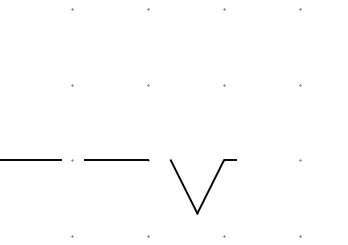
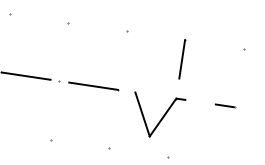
line: (223, 109) -> (181, 59), added
line: (286, 160) -> (224, 105), added

